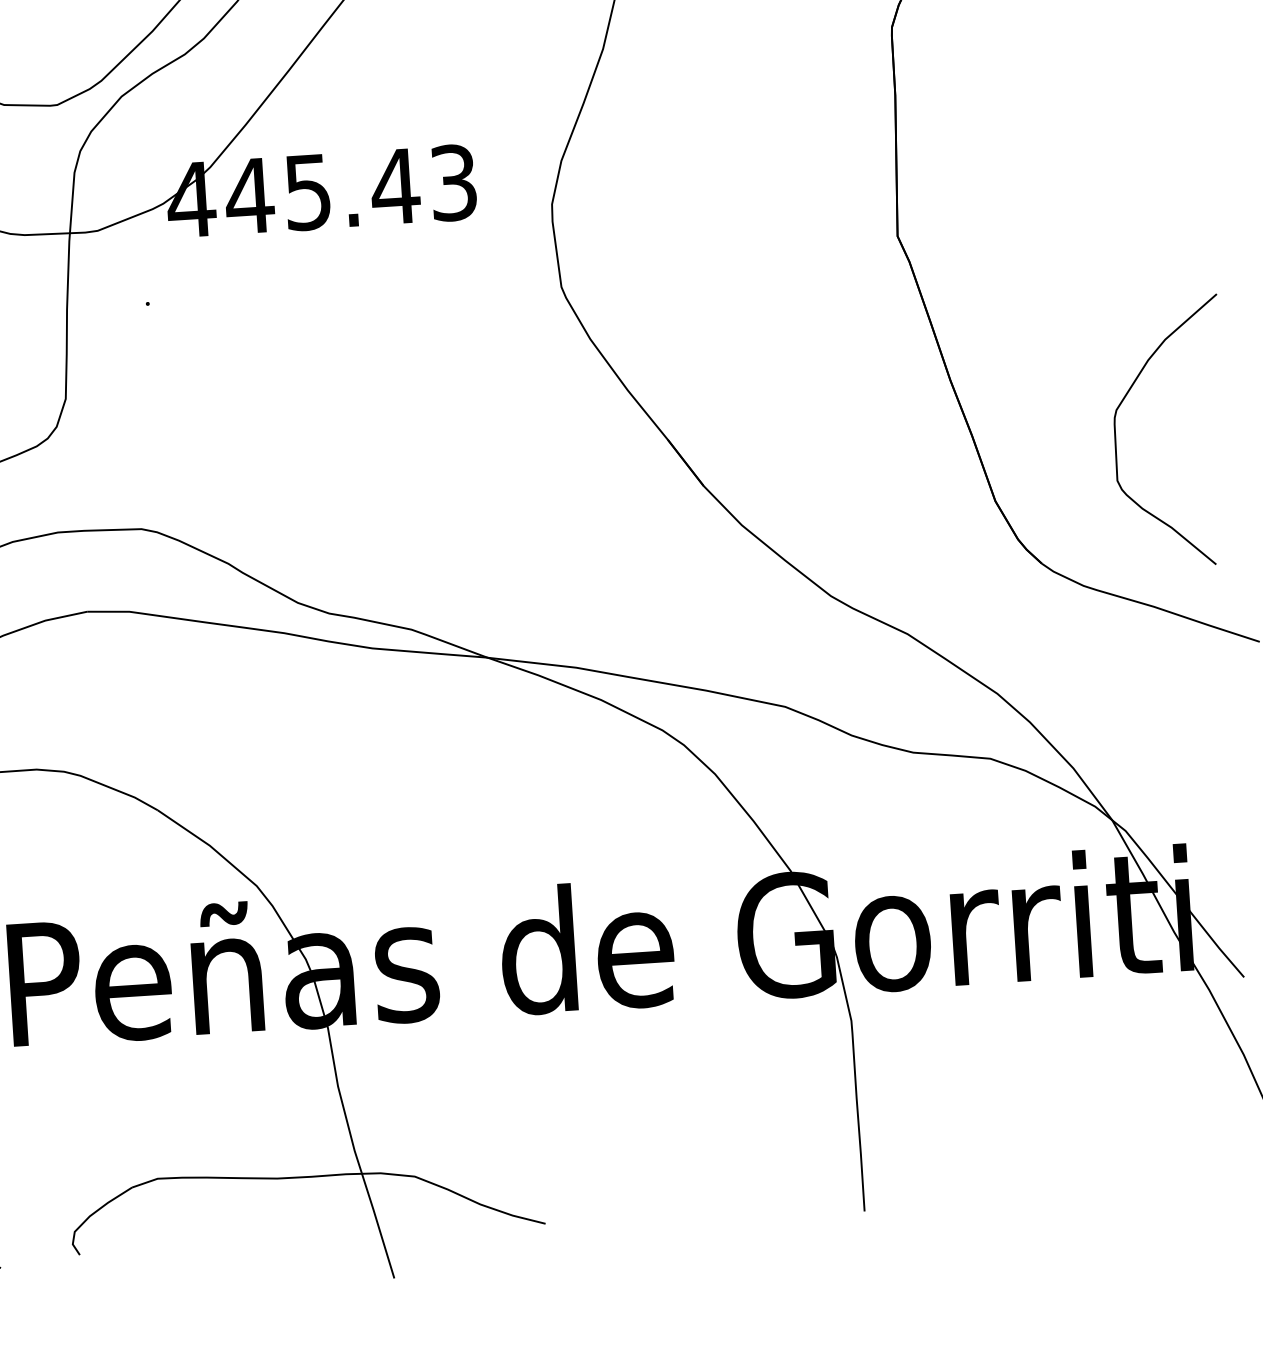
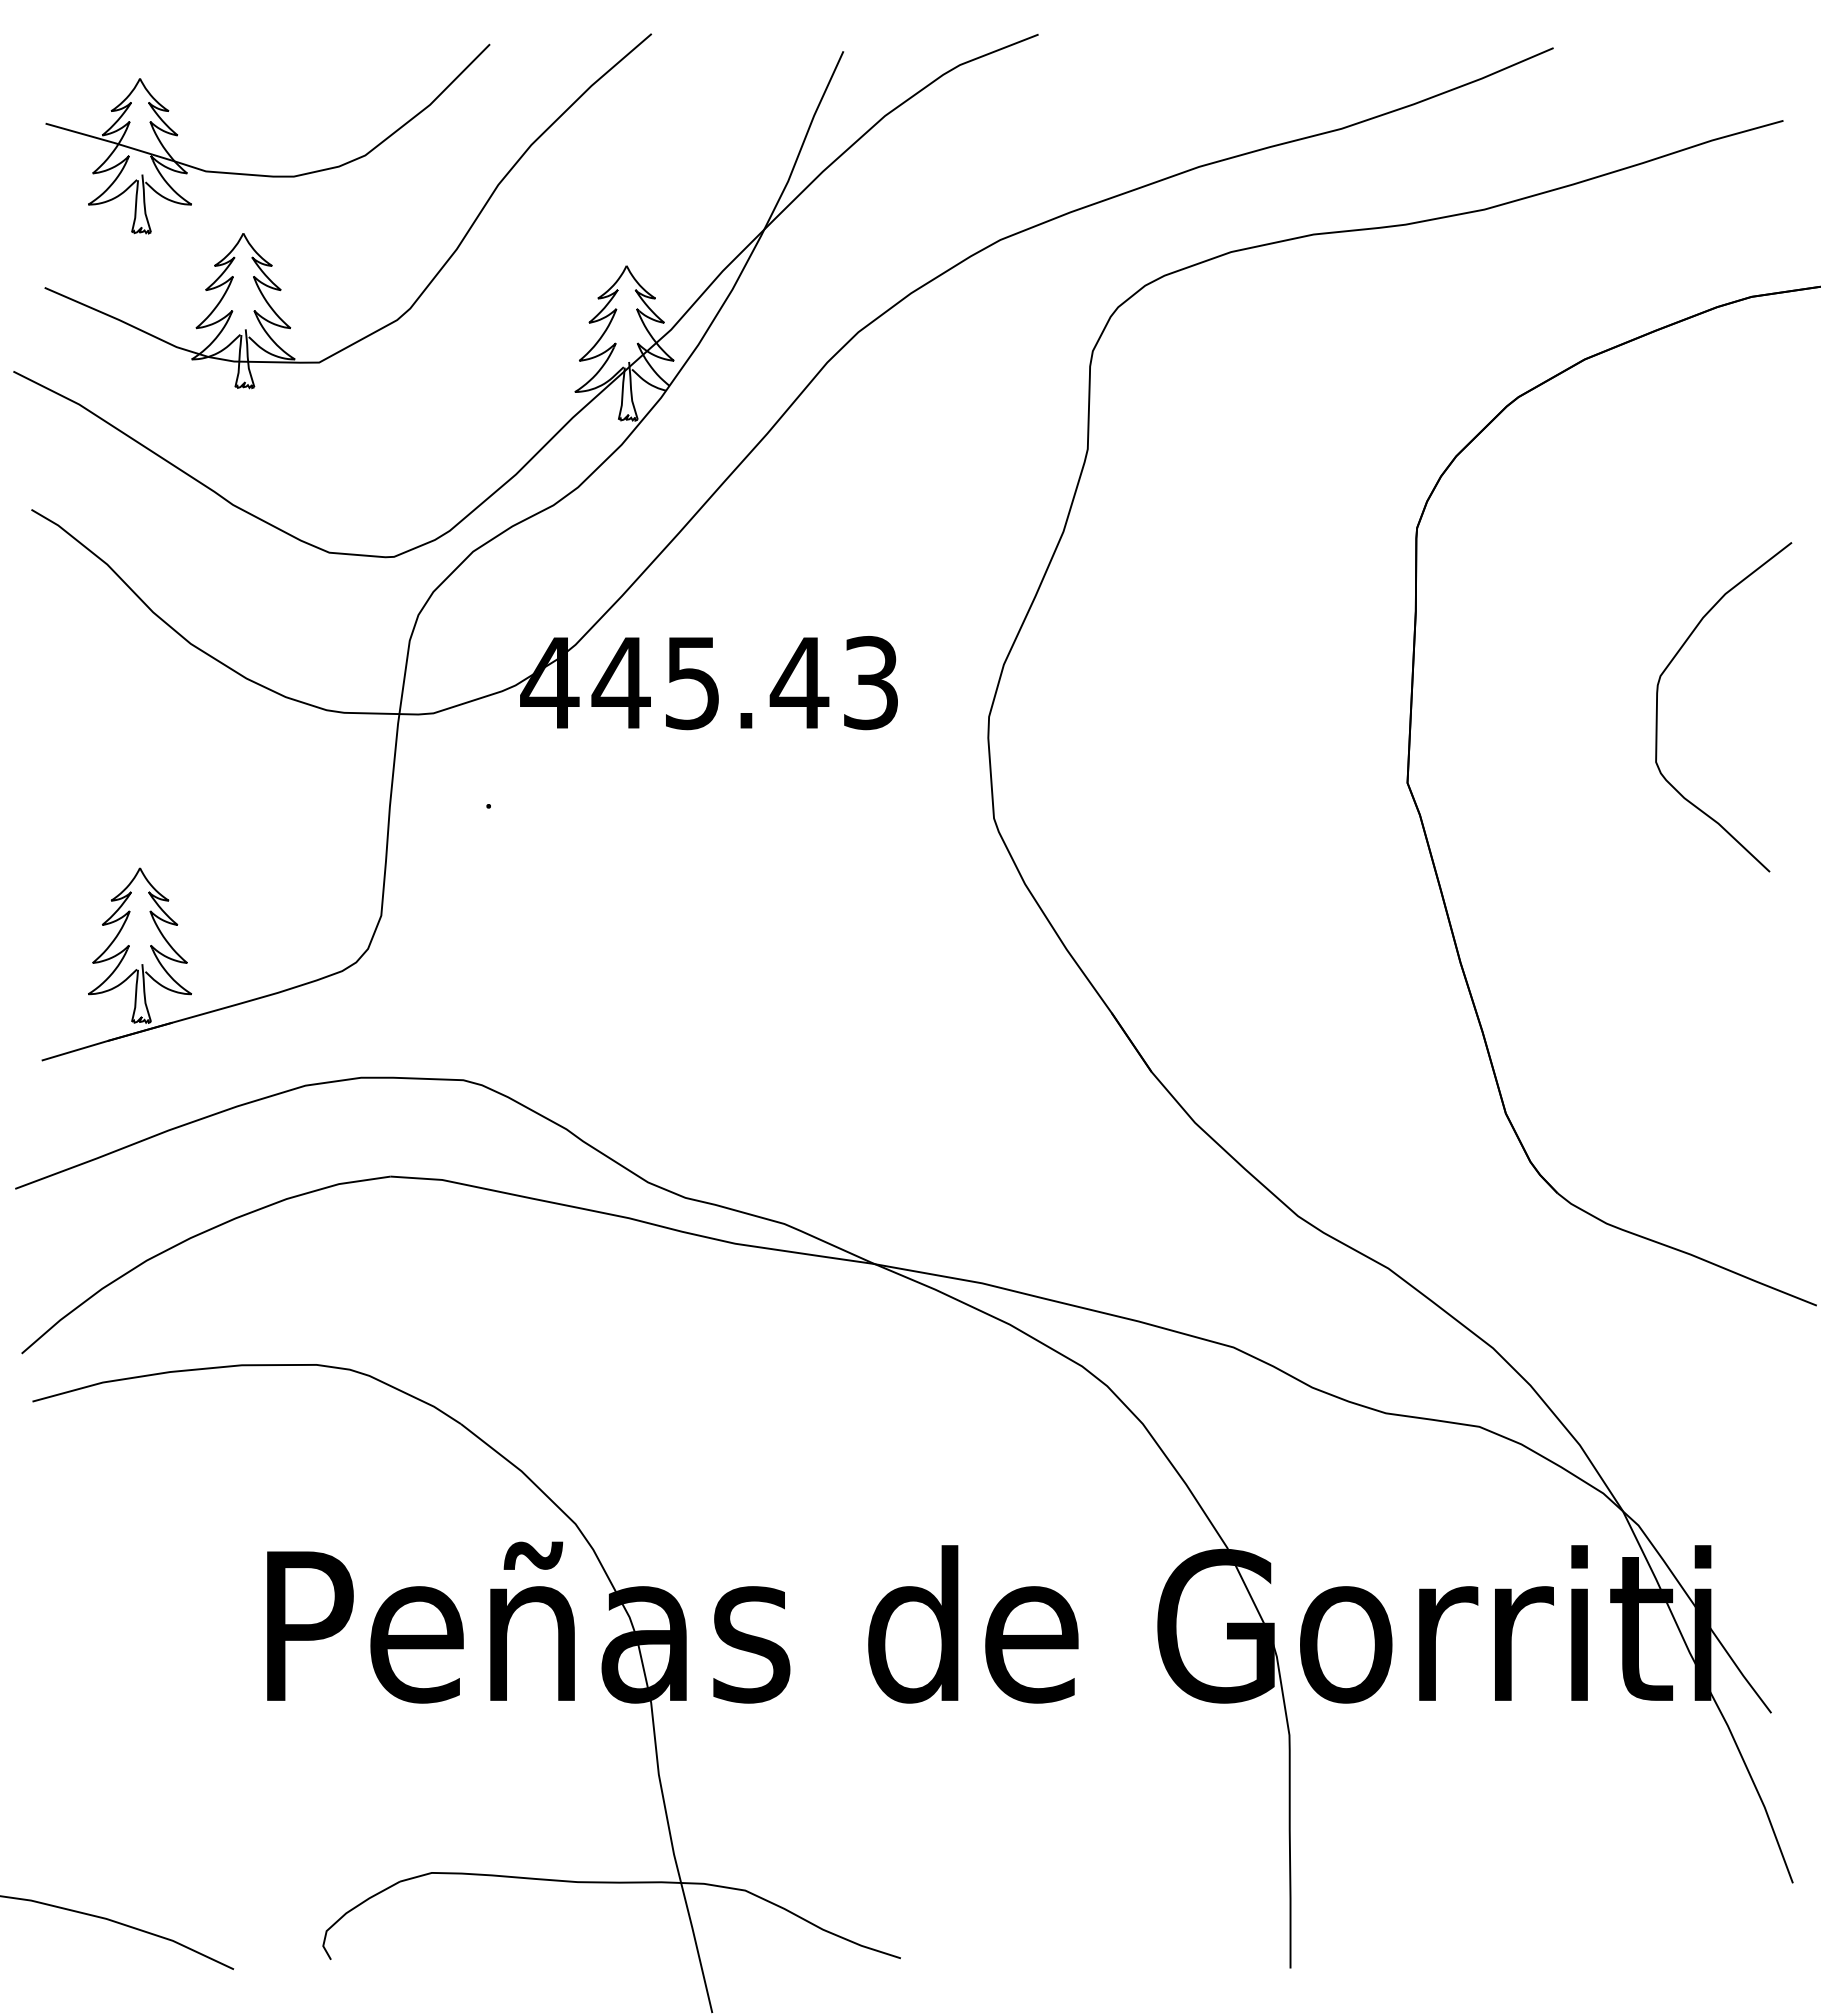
curve: (1115, 436) -> (1657, 707), moved

